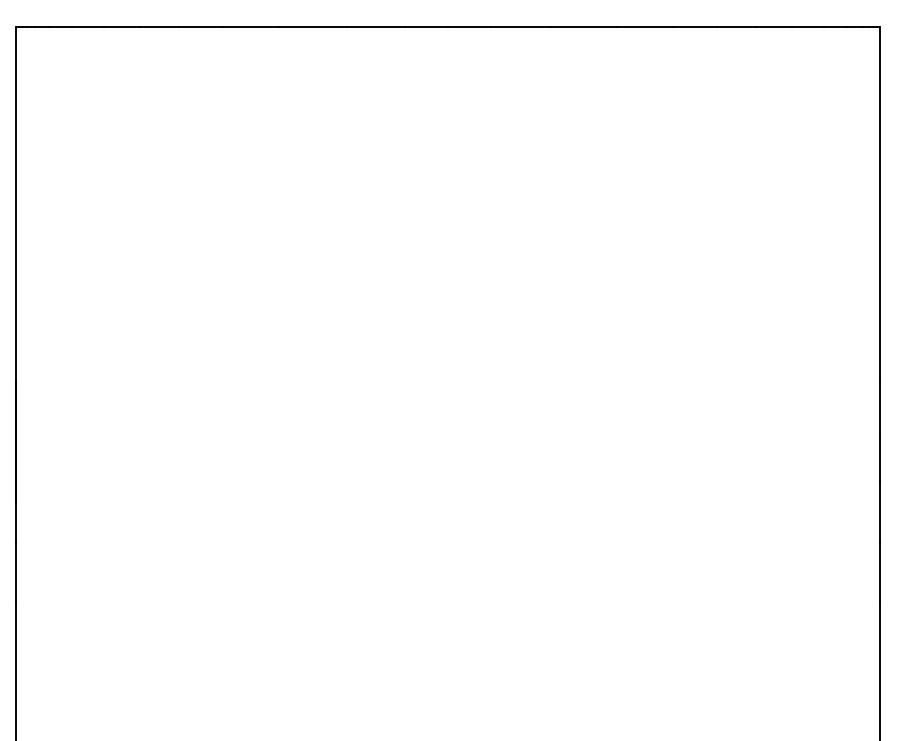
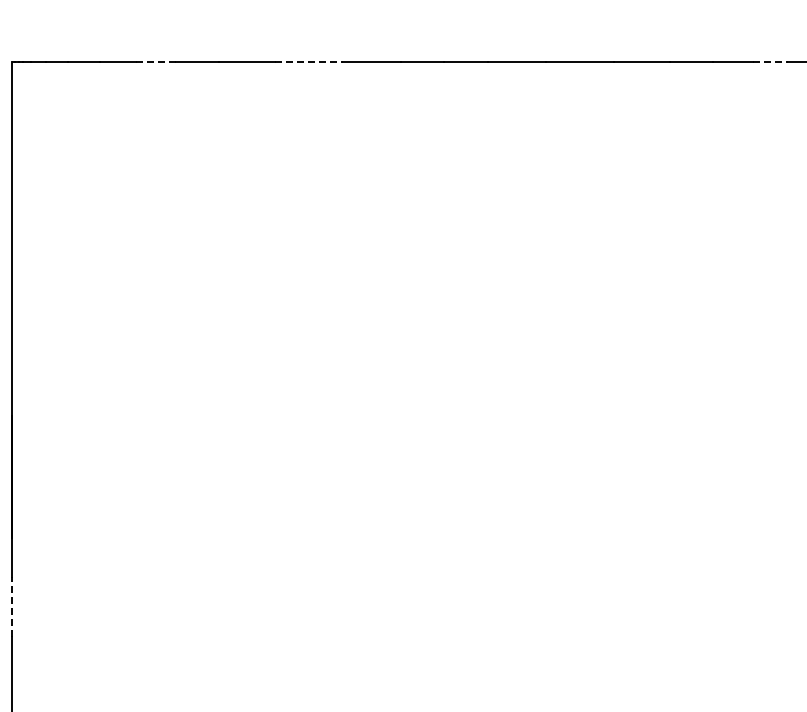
line: (159, 27) -> (155, 61), solid -> dashed
line: (312, 27) -> (308, 61), solid -> dashed
line: (774, 27) -> (770, 61), solid -> dashed
line: (15, 572) -> (11, 606), solid -> dashed

